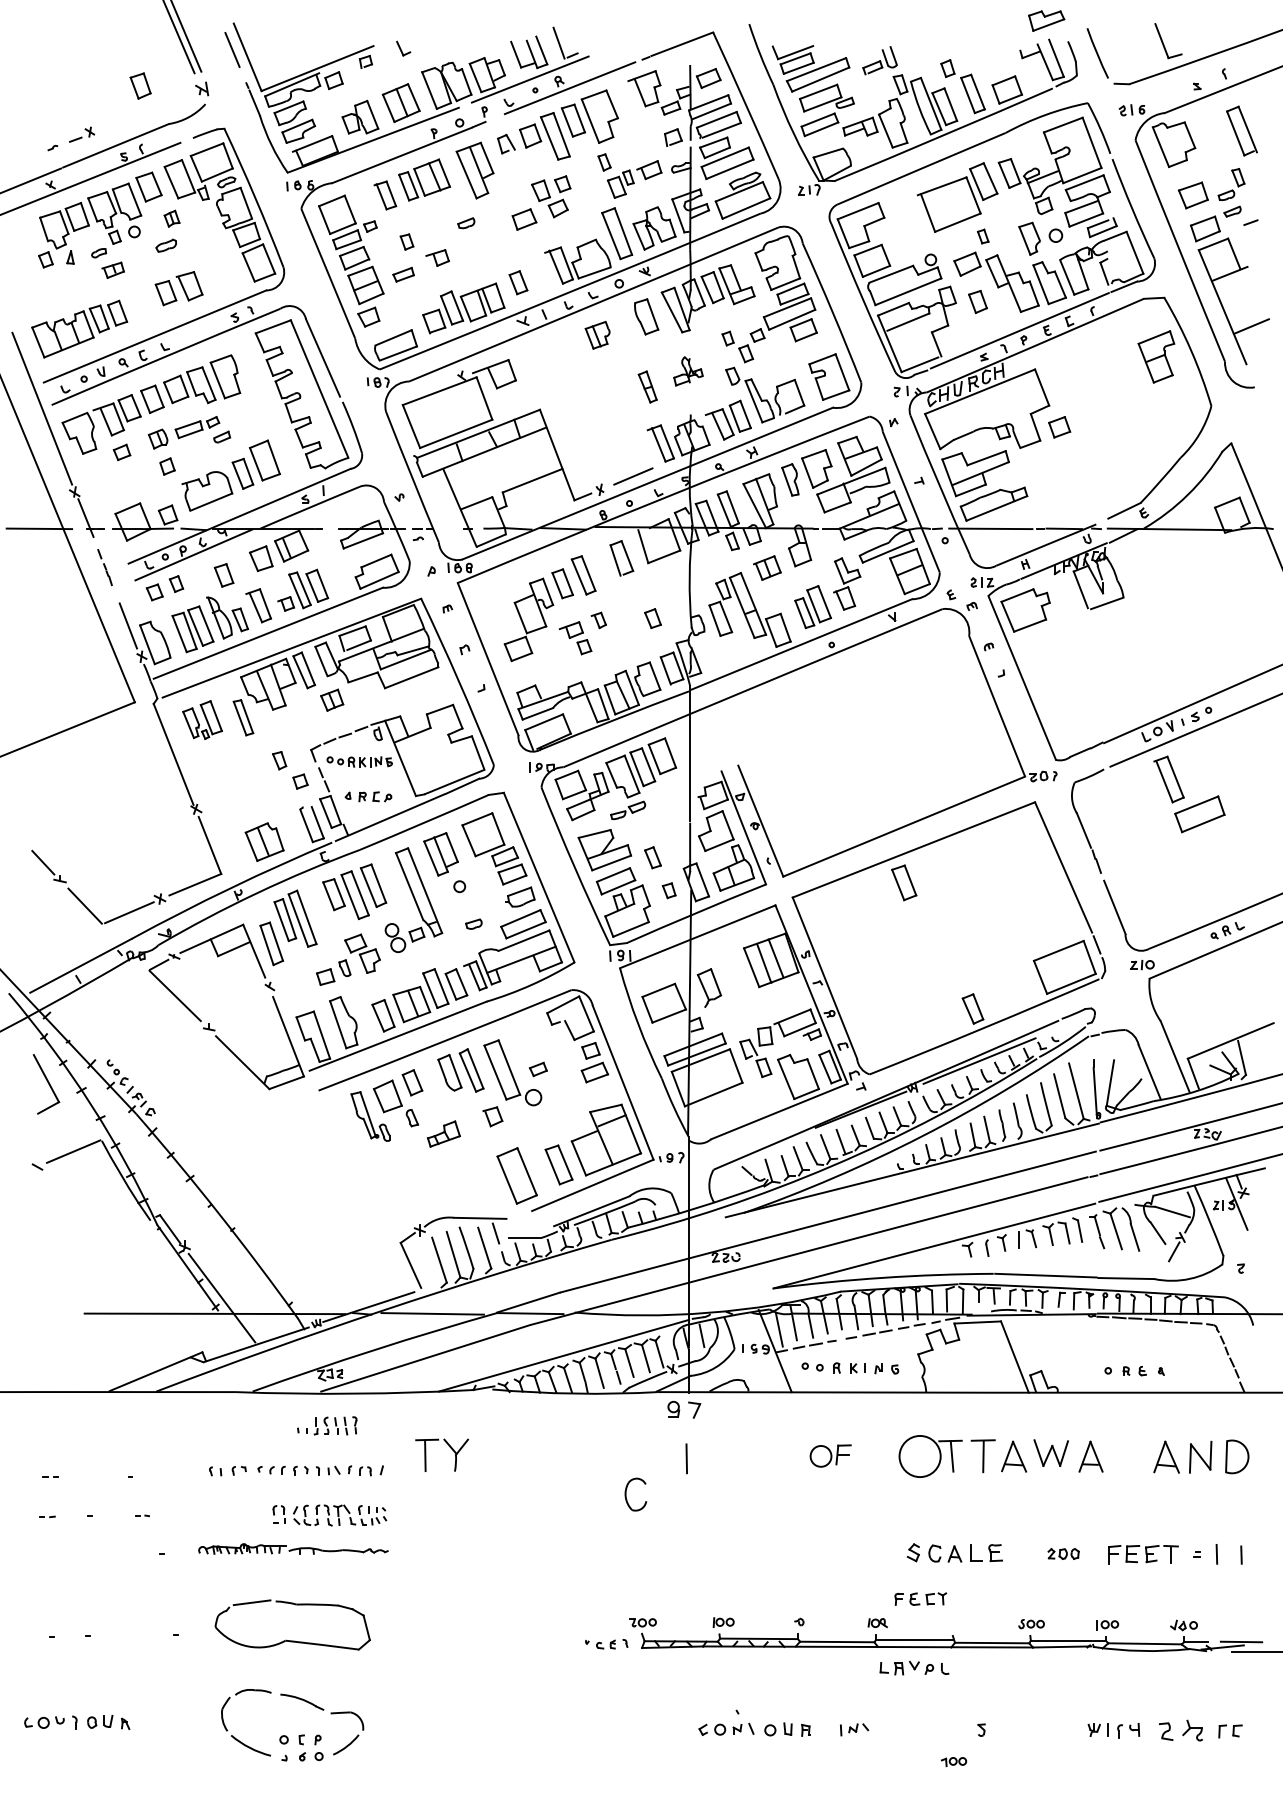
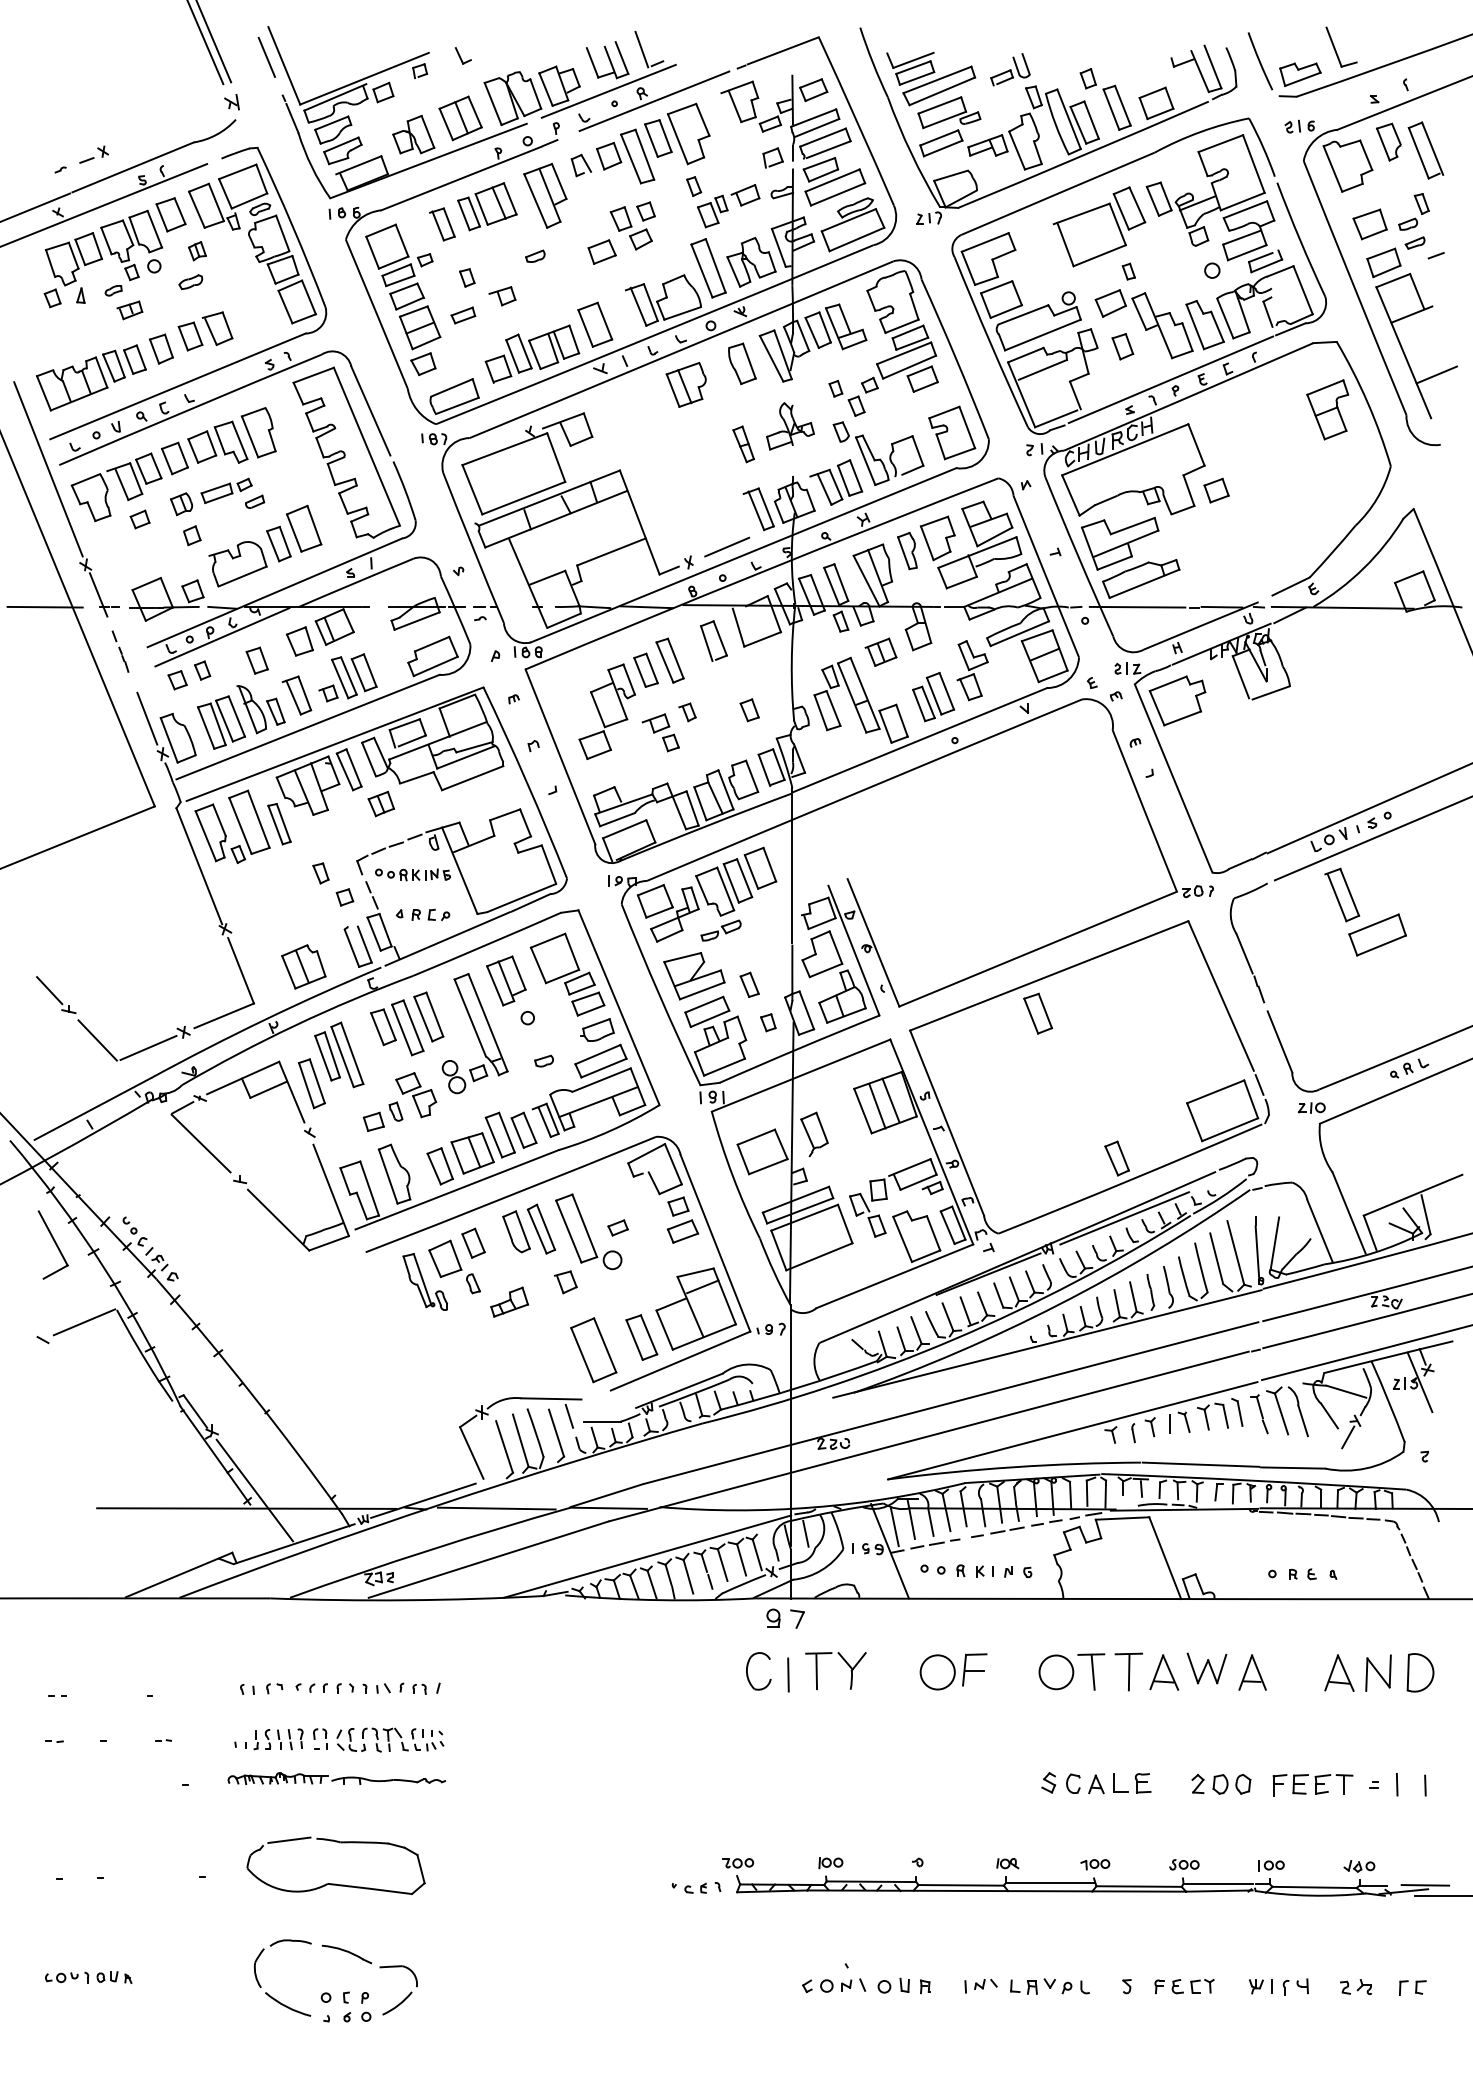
part: (1046, 20) -> (1300, 74), moved
part: (140, 85) -> (161, 348), moved
part: (1029, 238) -> (1388, 141), moved
part: (518, 282) -> (595, 324), size x1.67
part: (597, 335) -> (685, 385), size x1.43
part: (688, 371) -> (790, 426), size x1.43
part: (202, 719) -> (232, 826), size x1.67
part: (327, 1425) -> (269, 1738), moved
part: (449, 1447) -> (844, 1662), moved
part: (830, 1455) -> (953, 1671), size x1.43
circle: (919, 1456) -> (1055, 1672), size x0.71
part: (626, 1494) -> (747, 1671), moved
part: (1063, 1553) -> (1221, 1783), size x1.67
part: (920, 1598) -> (1184, 1985), moved
part: (914, 1667) -> (1049, 1985), moved
part: (77, 1721) -> (88, 1976), size x0.71
part: (1181, 1730) -> (1356, 1986), size x0.62
part: (954, 1761) -> (1095, 1864), moved

